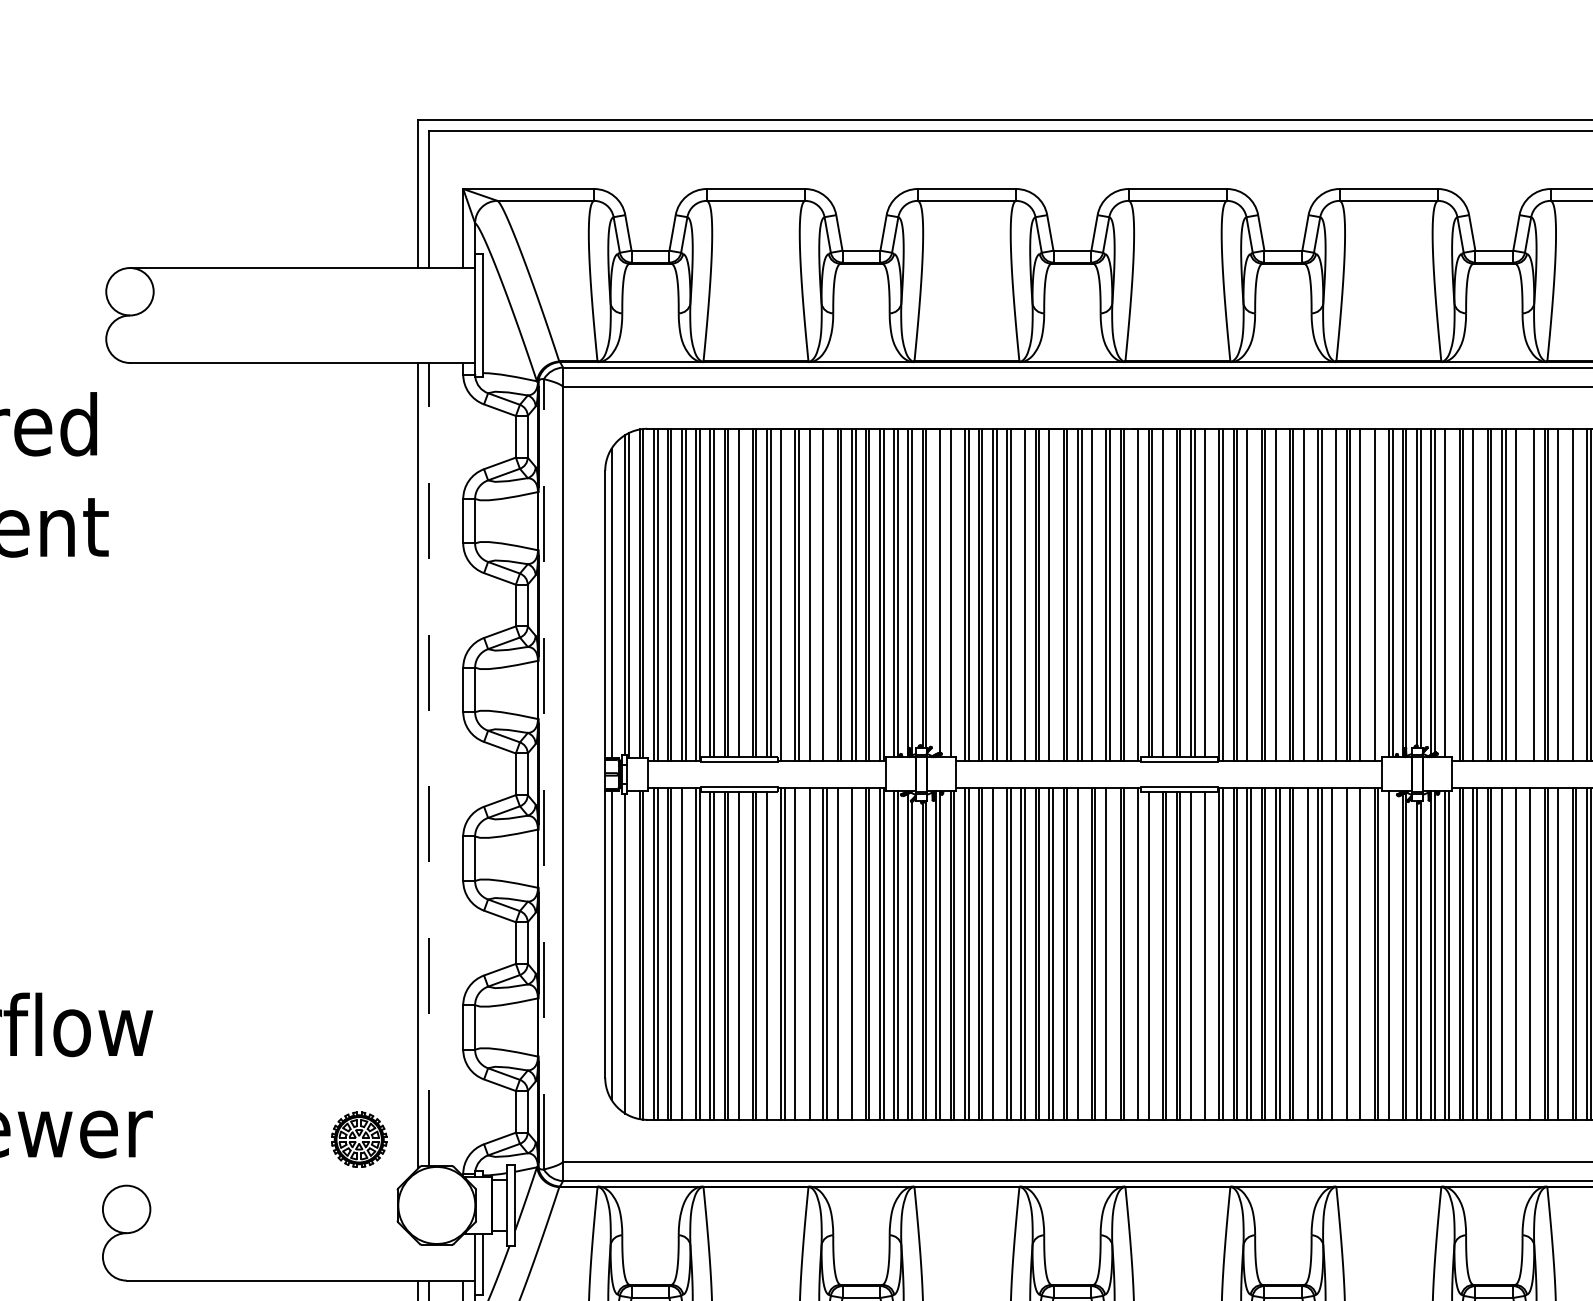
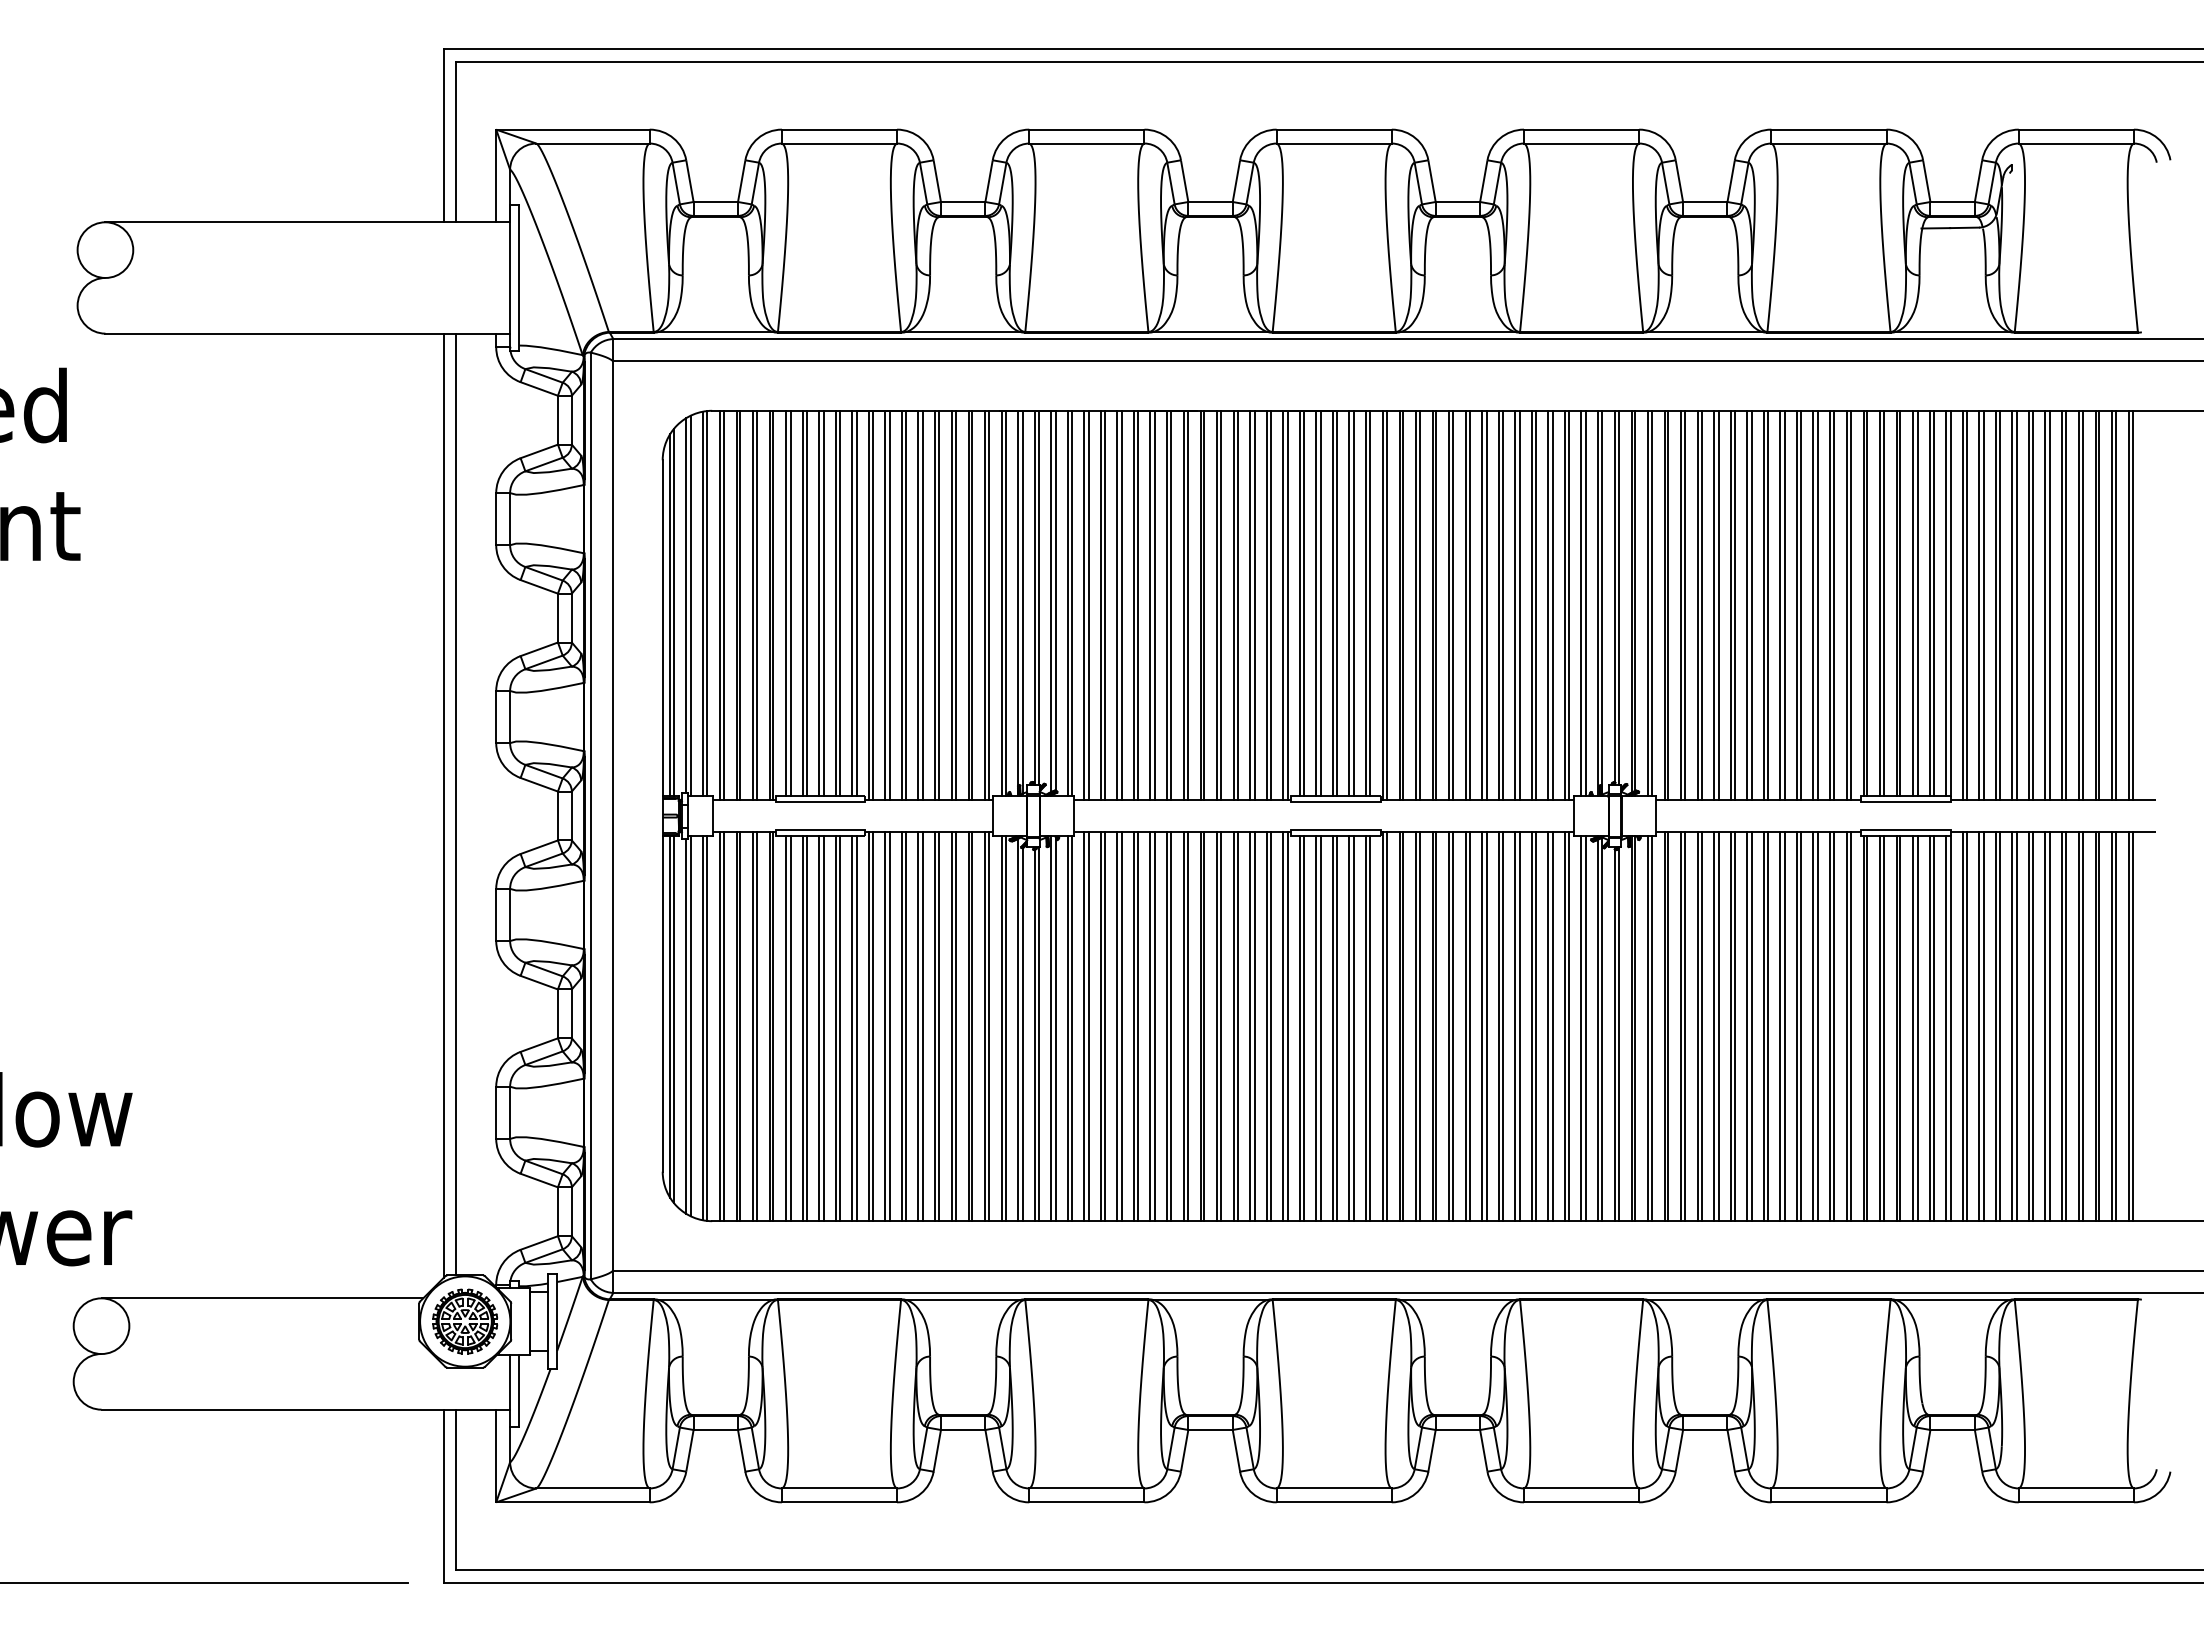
line: (936, 591) -> (1051, 601), added
line: (742, 592) -> (823, 602), added
line: (1166, 592) -> (1320, 602), added
line: (1208, 592) -> (1370, 602), added
line: (784, 593) -> (872, 604), added
line: (813, 593) -> (906, 604), added
line: (827, 593) -> (923, 604), added
line: (953, 593) -> (1071, 603), added
line: (1021, 593) -> (1150, 604), added
line: (1053, 593) -> (1188, 604), added
line: (1095, 593) -> (1237, 604), added
line: (1134, 593) -> (1283, 604), added
line: (1251, 593) -> (1420, 604), added
line: (1279, 593) -> (1453, 604), added
line: (1307, 593) -> (1486, 604), added
line: (1332, 593) -> (1515, 604), added
line: (1364, 593) -> (1552, 604), added
line: (1378, 593) -> (1569, 604), added
line: (1449, 593) -> (1652, 603), added
line: (1477, 593) -> (1685, 604), added
line: (1519, 593) -> (1734, 604), added
line: (1530, 593) -> (1747, 604), added
line: (1561, 593) -> (1784, 604), added
line: (1576, 593) -> (1801, 604), added
line: (615, 600) -> (674, 612), added
line: (429, 764) -> (456, 804), dashed -> solid
line: (543, 773) -> (590, 815), dashed -> solid
line: (615, 947) -> (674, 1019), added
line: (629, 952) -> (691, 1025), added
line: (686, 953) -> (757, 1026), added
line: (798, 953) -> (889, 1026), added
line: (813, 953) -> (906, 1026), added
line: (841, 953) -> (939, 1026), added
line: (855, 953) -> (956, 1026), added
line: (996, 953) -> (1121, 1026), added
line: (1081, 953) -> (1221, 1026), added
line: (1109, 953) -> (1254, 1026), added
line: (1134, 953) -> (1283, 1026), added
line: (1303, 953) -> (1481, 1026), added
line: (1335, 953) -> (1519, 1026), added
line: (1349, 953) -> (1535, 1026), added
line: (1364, 953) -> (1552, 1026), added
line: (1505, 953) -> (1718, 1026), added
line: (1519, 953) -> (1734, 1026), added
line: (1533, 953) -> (1751, 1026), added
line: (1561, 953) -> (1784, 1026), added
line: (742, 955) -> (823, 1028), added
line: (770, 955) -> (856, 1028), added
line: (1151, 955) -> (1303, 1028), added
line: (1194, 955) -> (1353, 1028), added
line: (1208, 955) -> (1370, 1028), added
line: (1393, 955) -> (1586, 1028), added
part: (358, 1139) -> (464, 1321), moved
line: (263, 1185) -> (262, 1298), added

